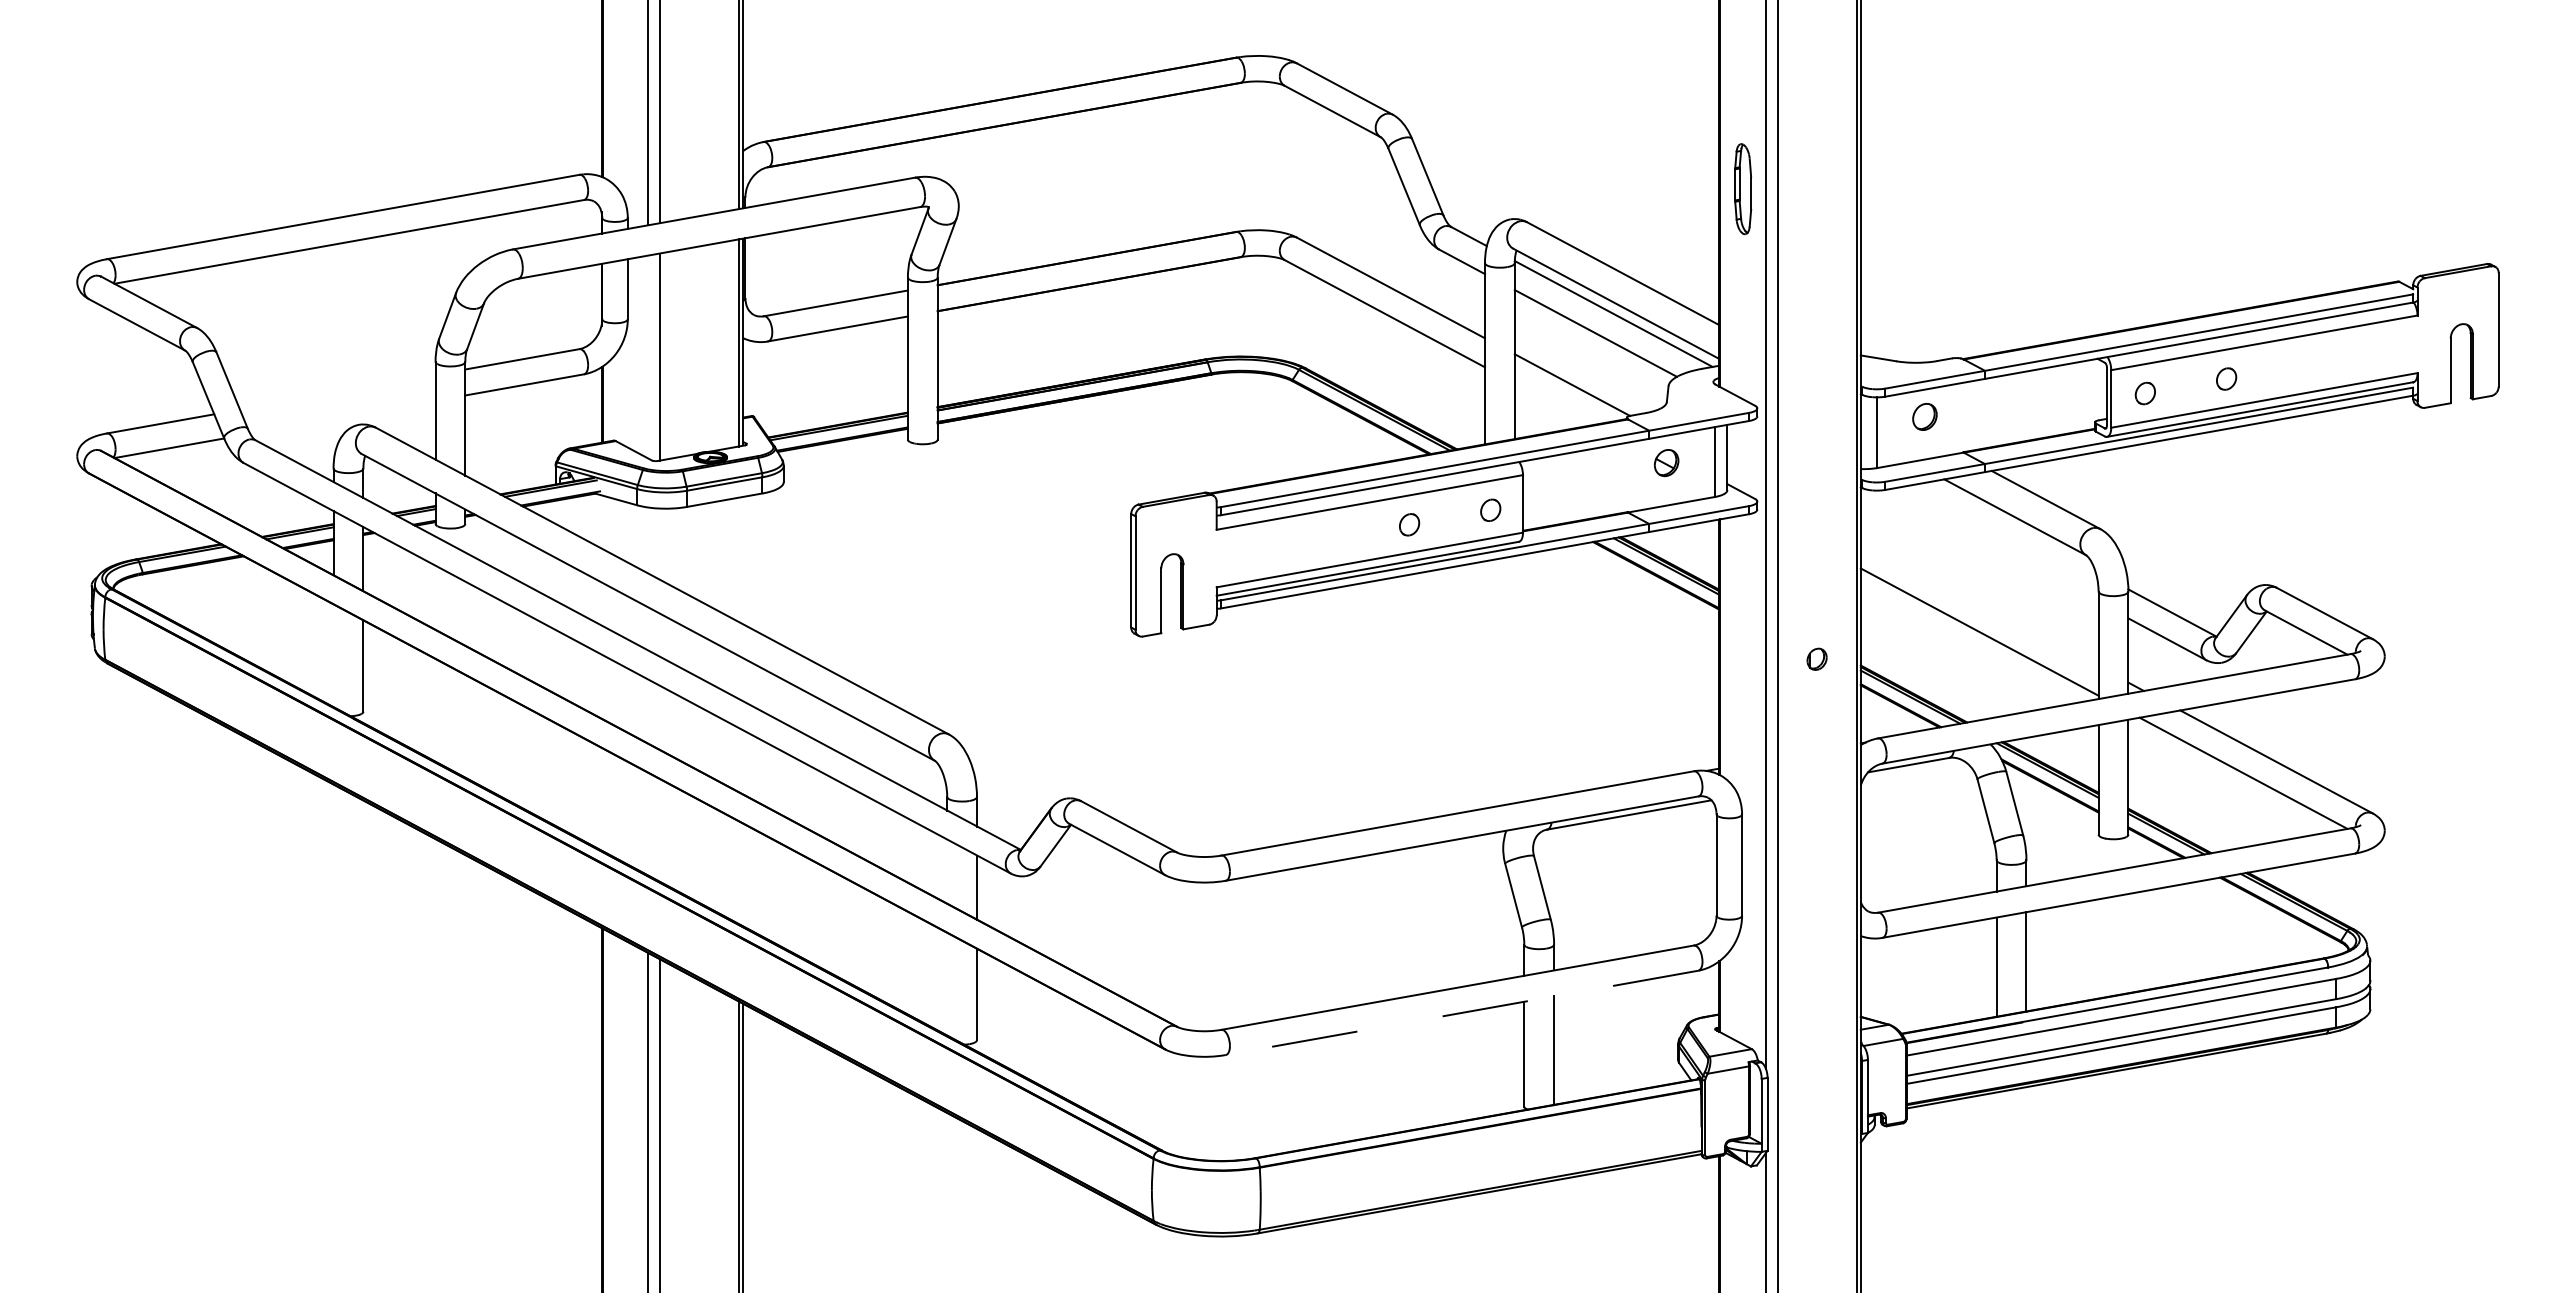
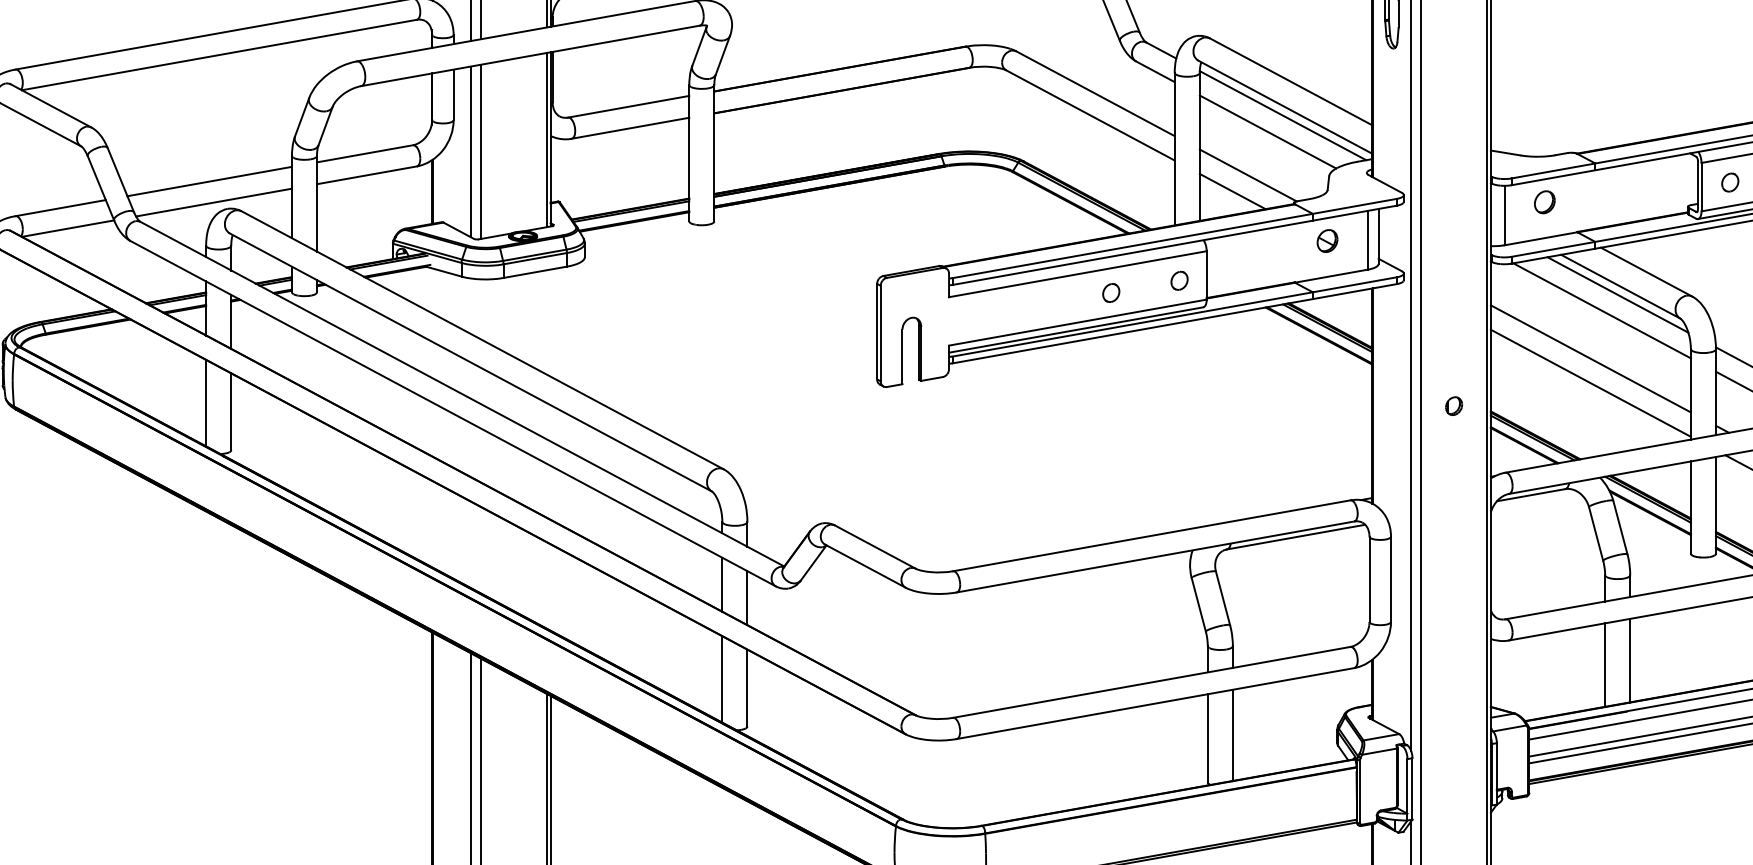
line: (648, 356) -> (471, 151), added
line: (337, 391) -> (209, 180), added
line: (1553, 404) -> (1232, 191), added
line: (342, 416) -> (213, 201), added
line: (2011, 526) -> (1617, 294), added
line: (1992, 545) -> (1601, 310), added
line: (1979, 602) -> (1590, 358), added
line: (333, 655) -> (206, 402), added
line: (947, 871) -> (722, 584), added
line: (947, 983) -> (722, 678), added
line: (1461, 1012) -> (1154, 703), dashed -> solid

